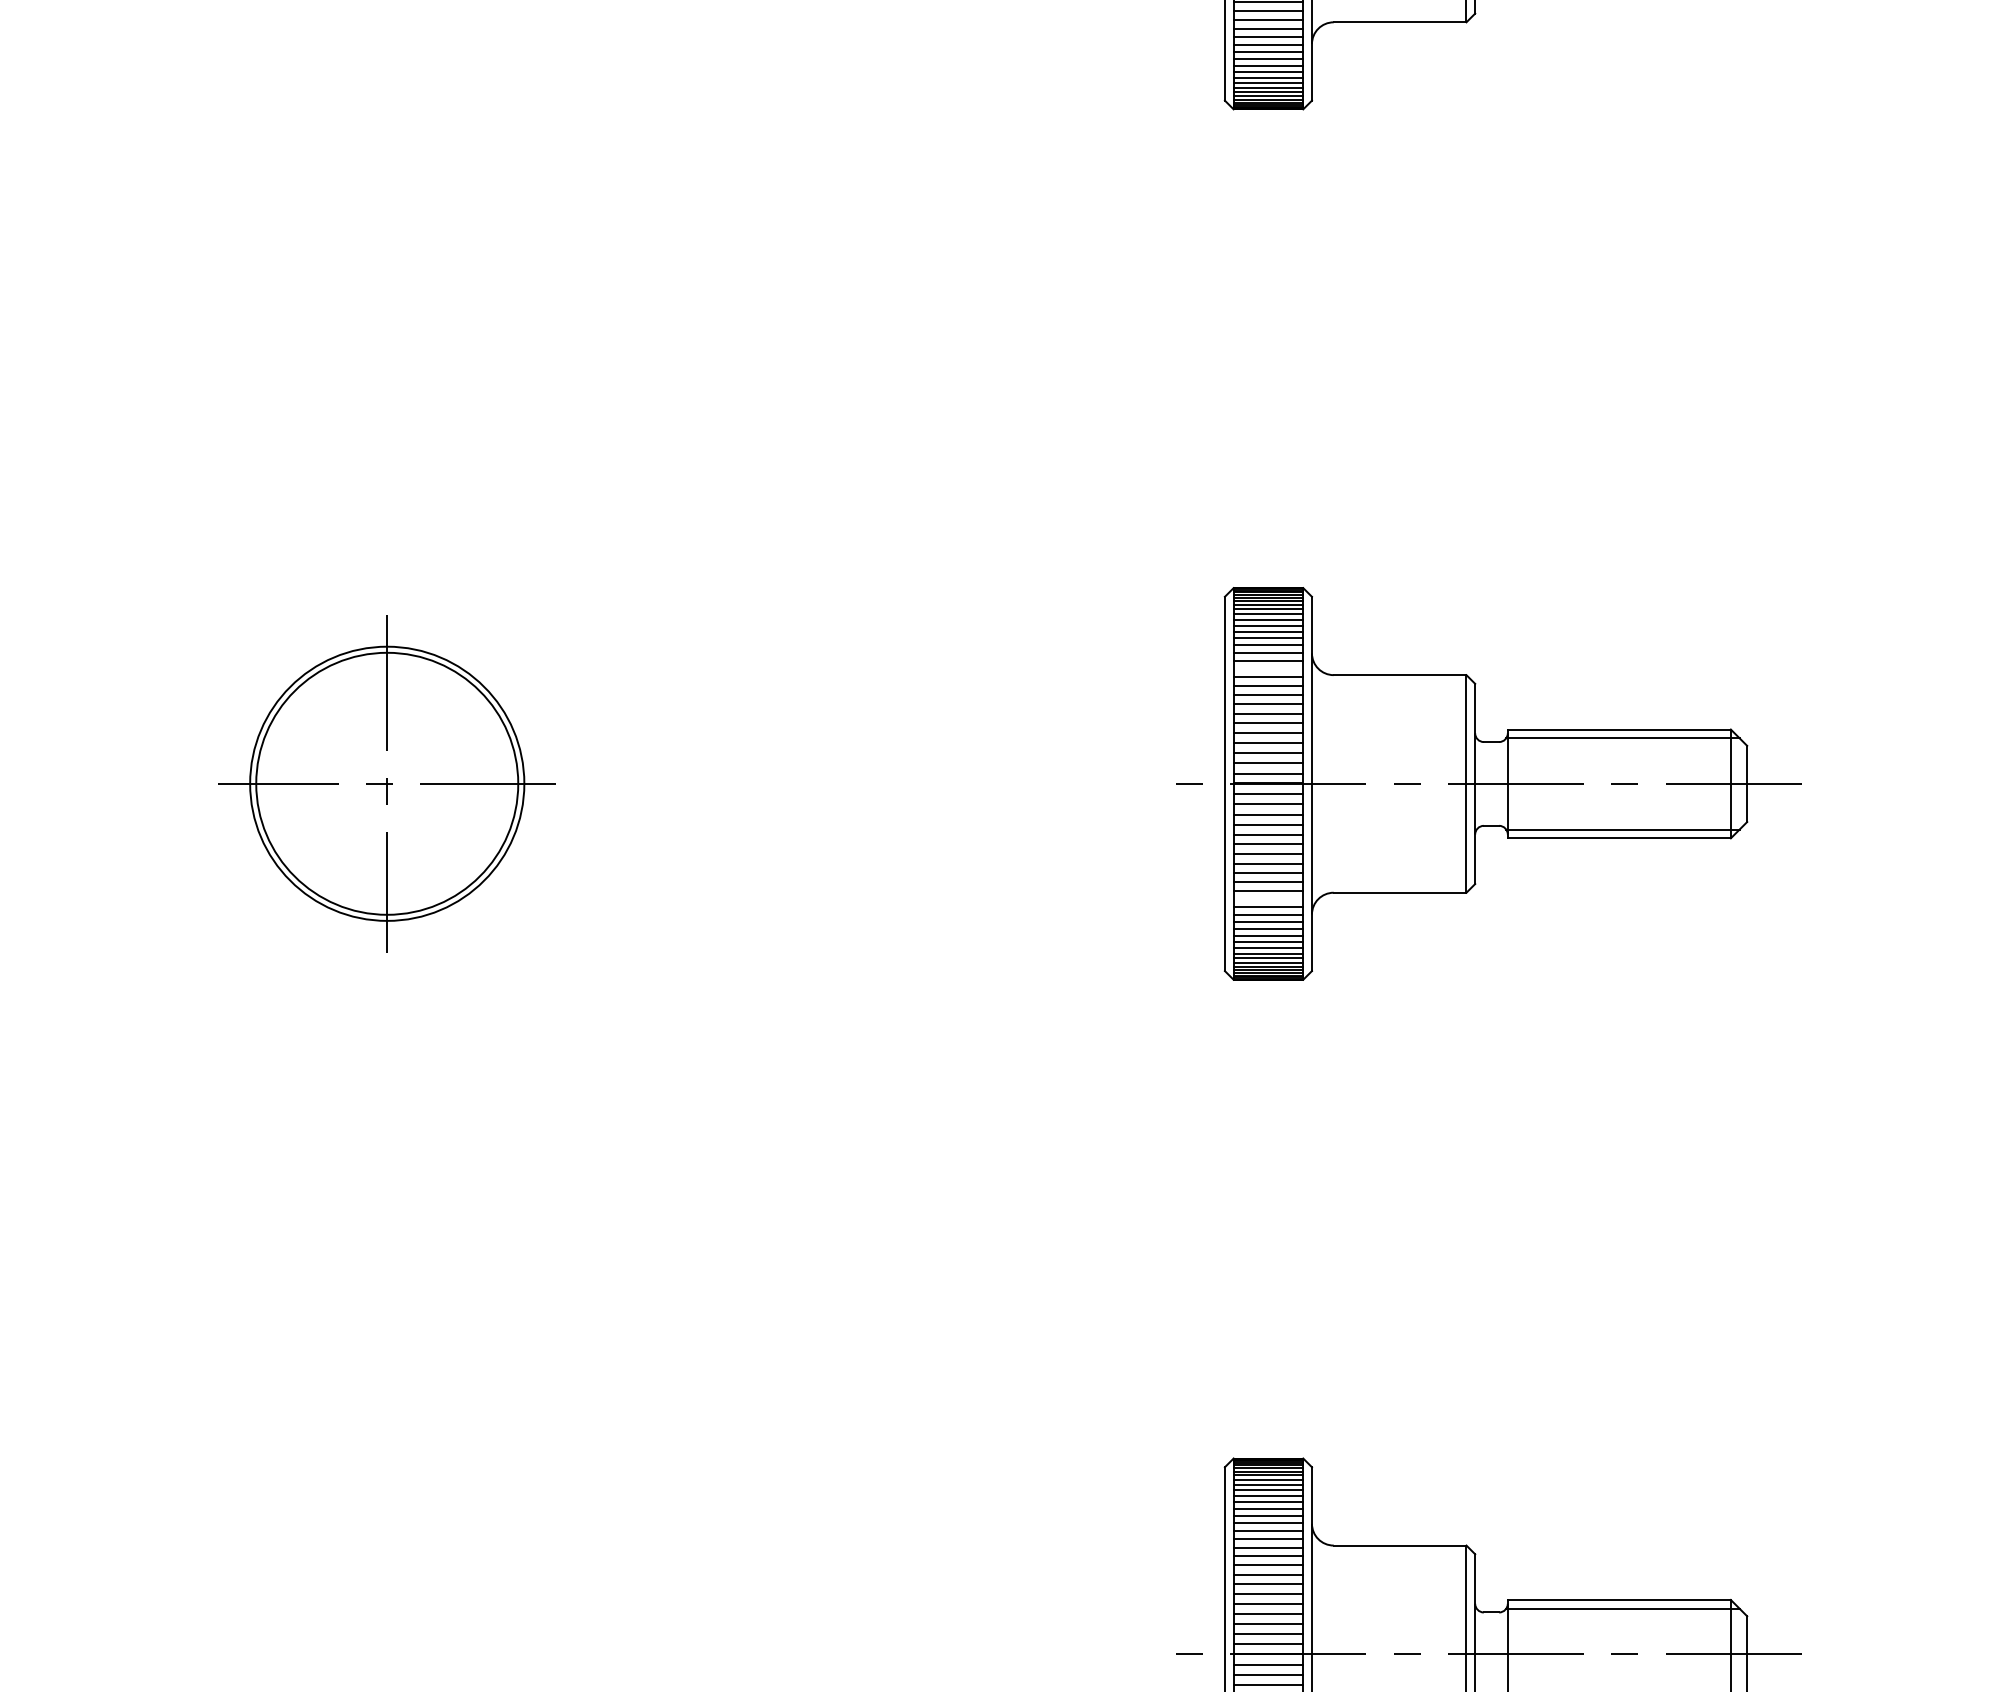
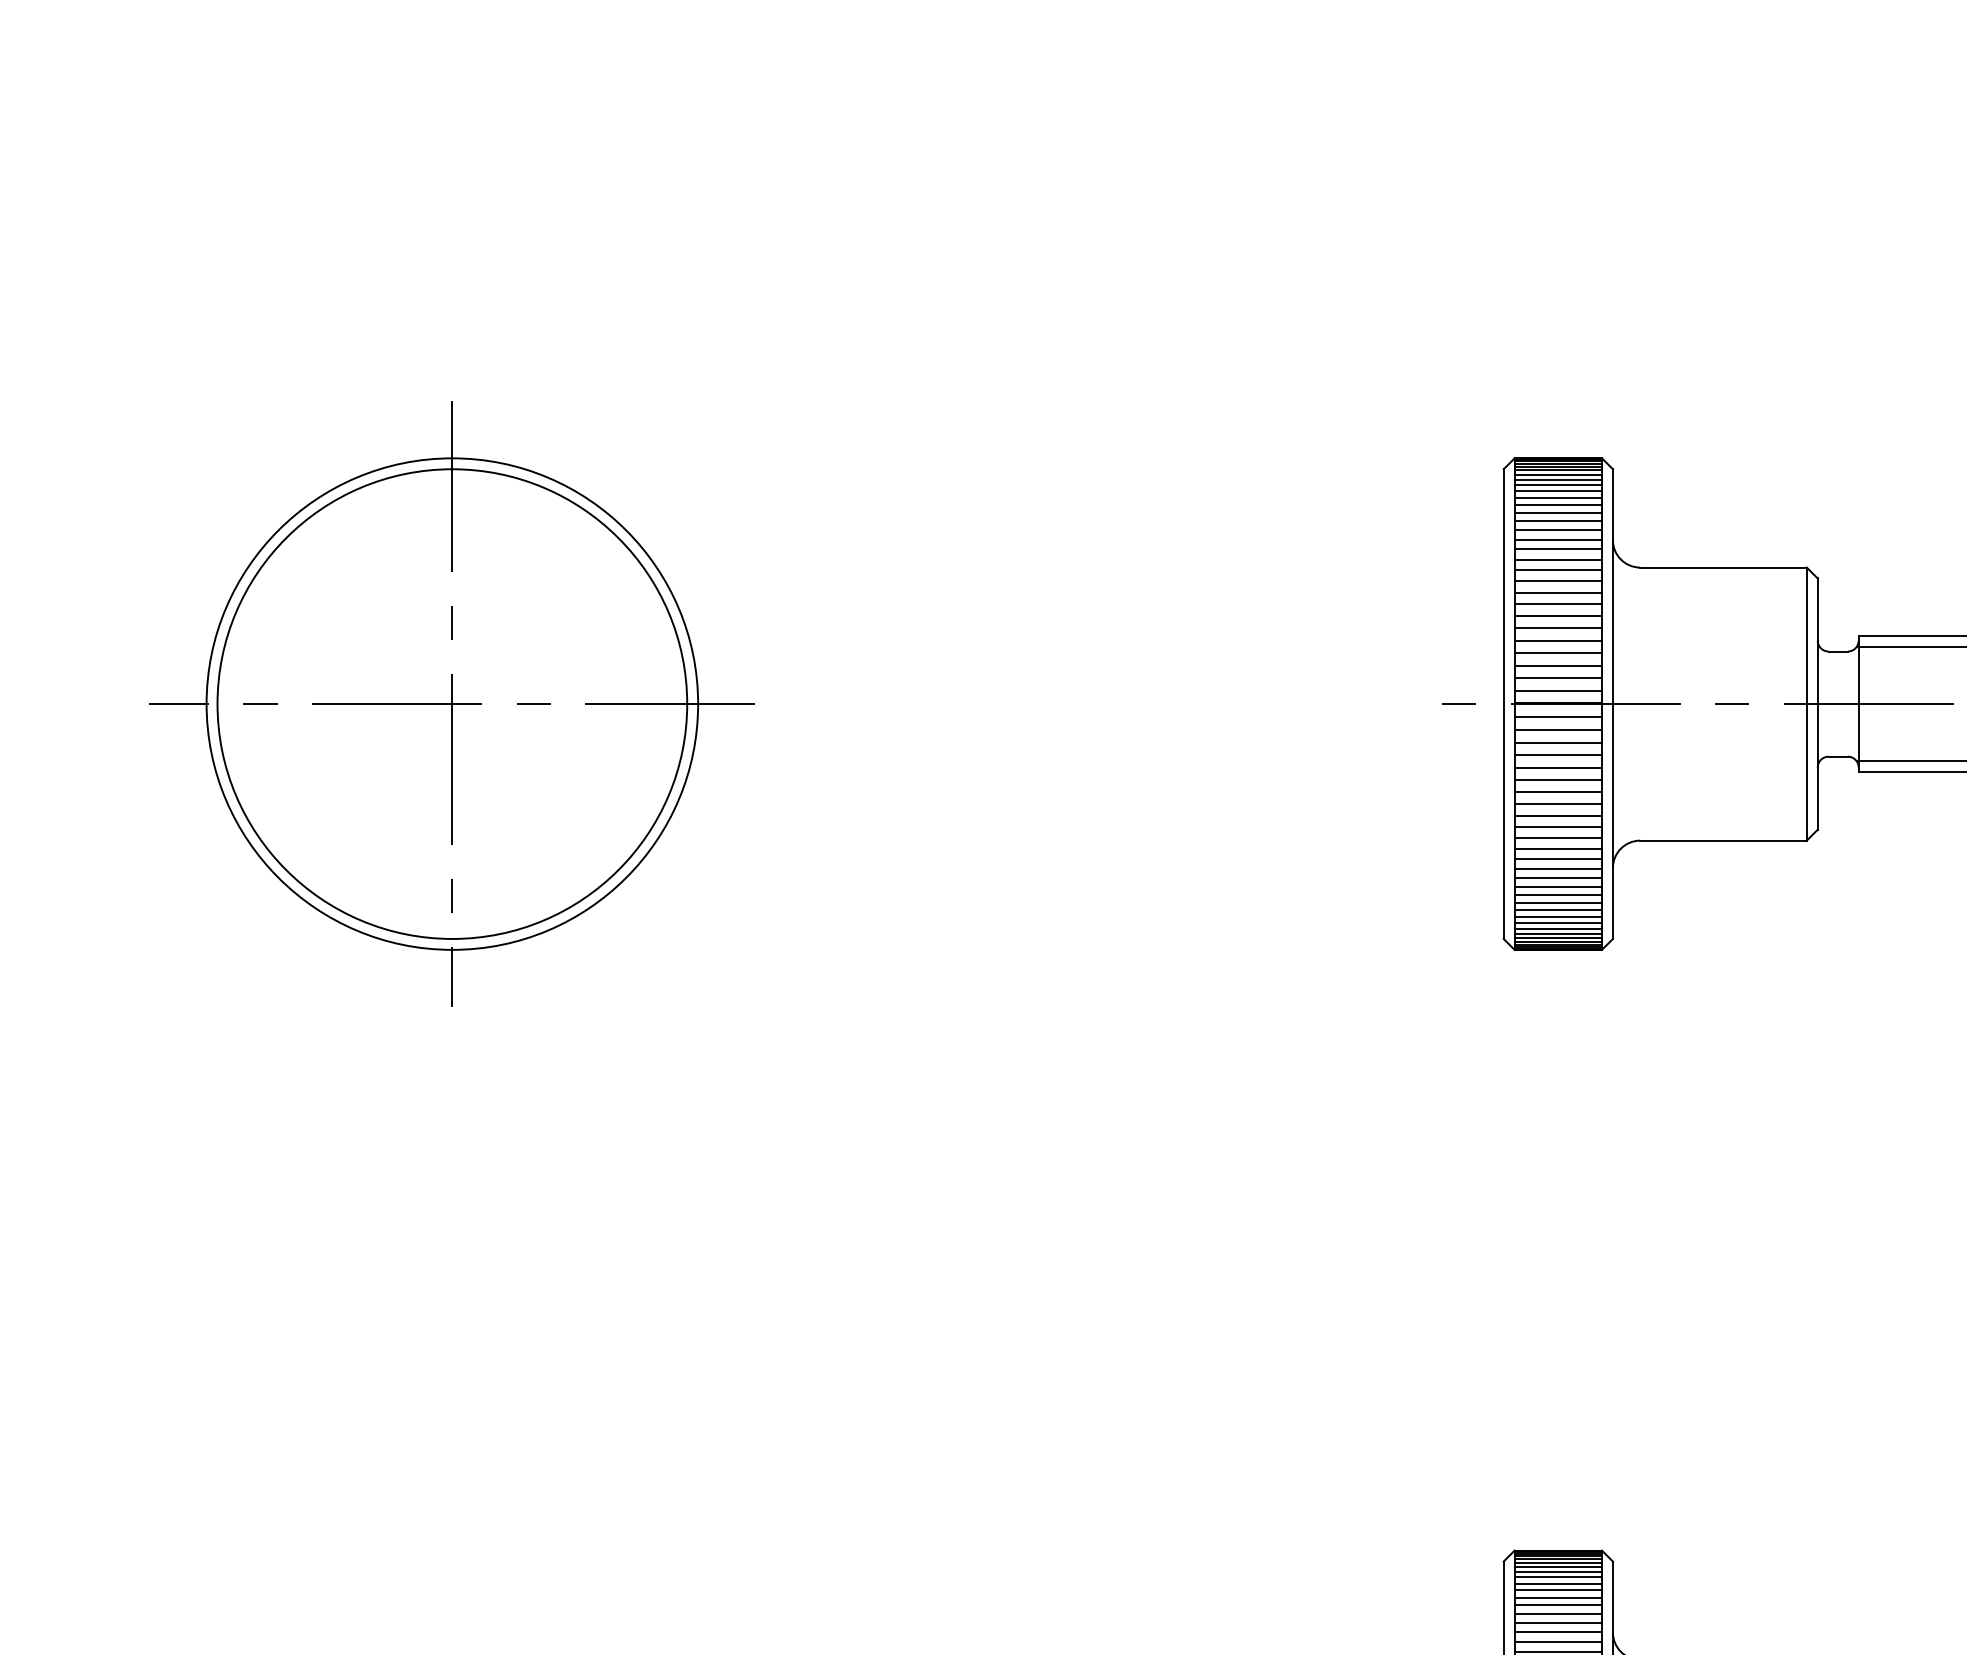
line: (1268, 668) -> (1558, 559), added
part: (387, 783) -> (452, 703), size x1.43
line: (1268, 899) -> (1558, 849), added

